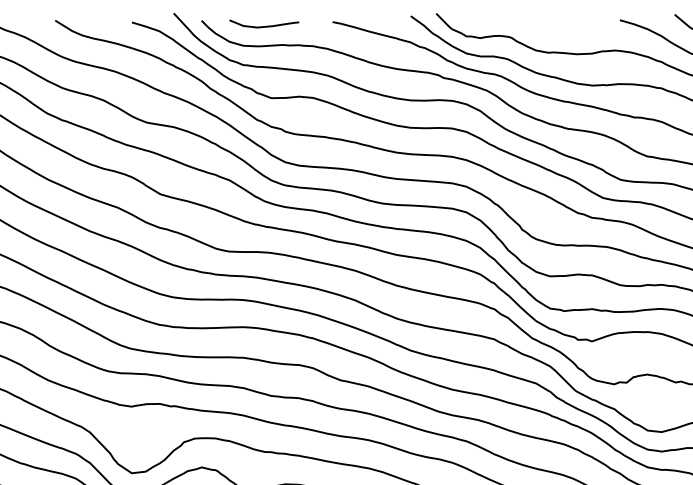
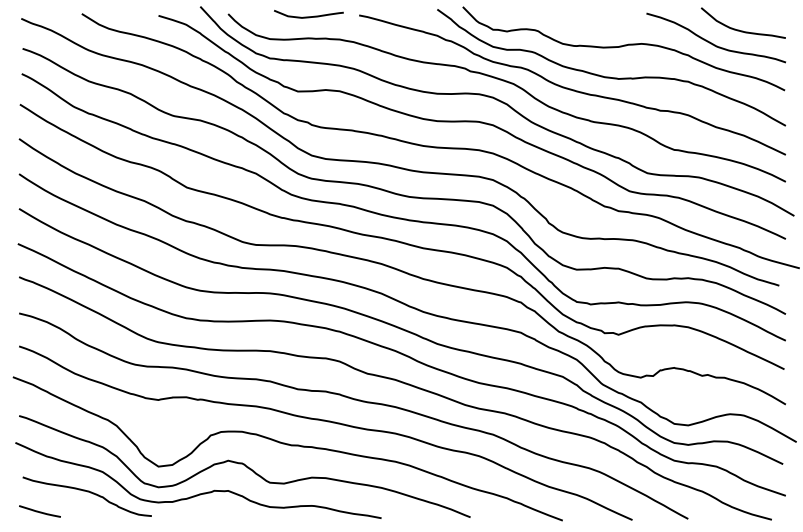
curve: (263, 26) -> (308, 16), moved

